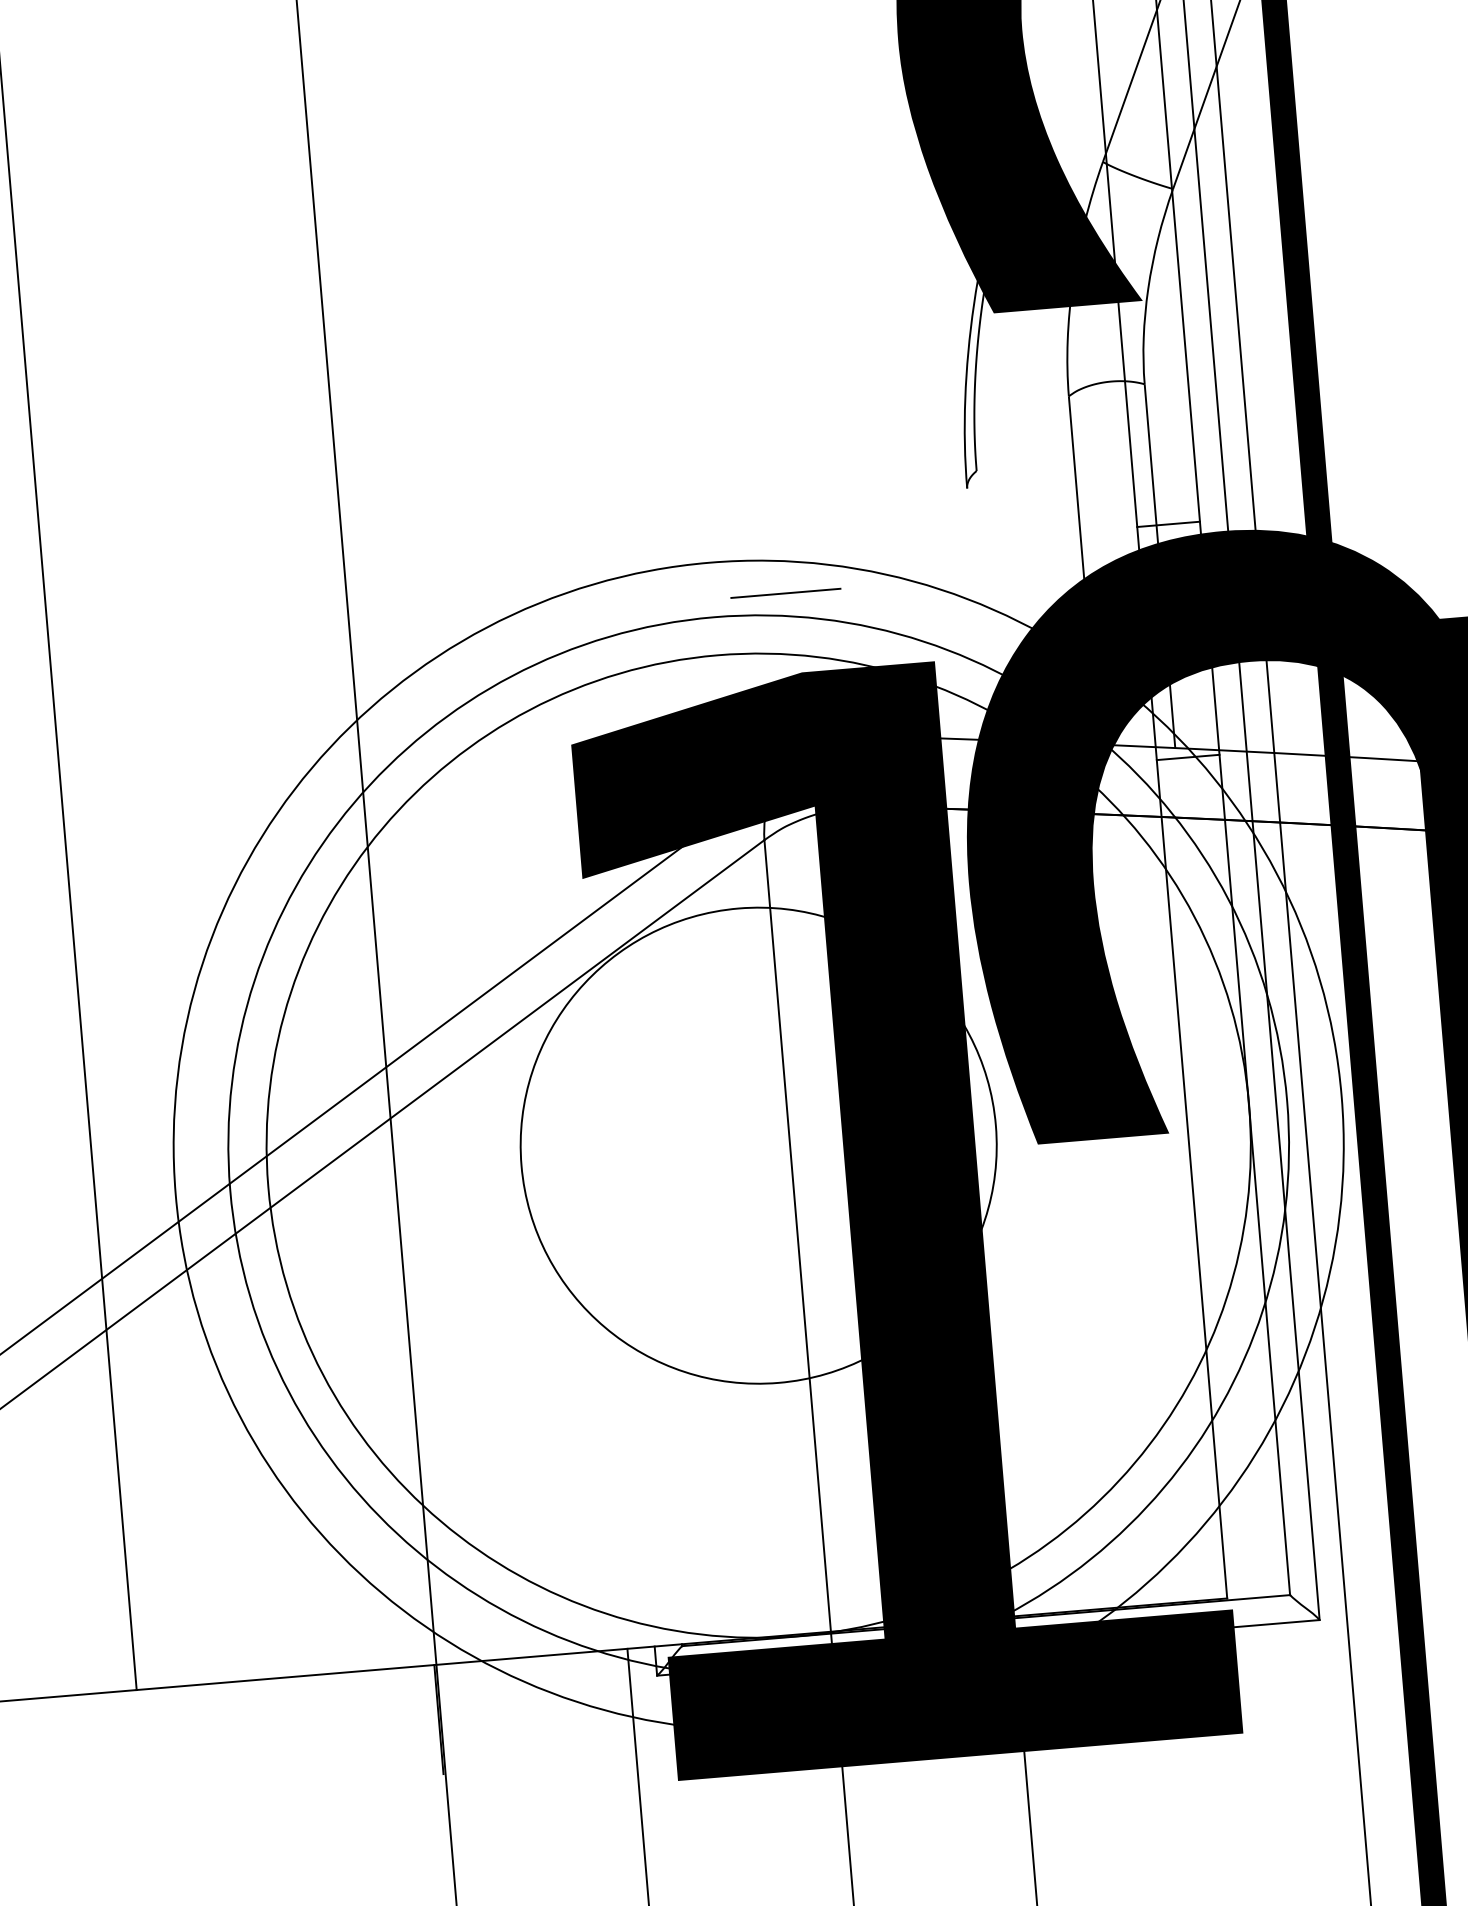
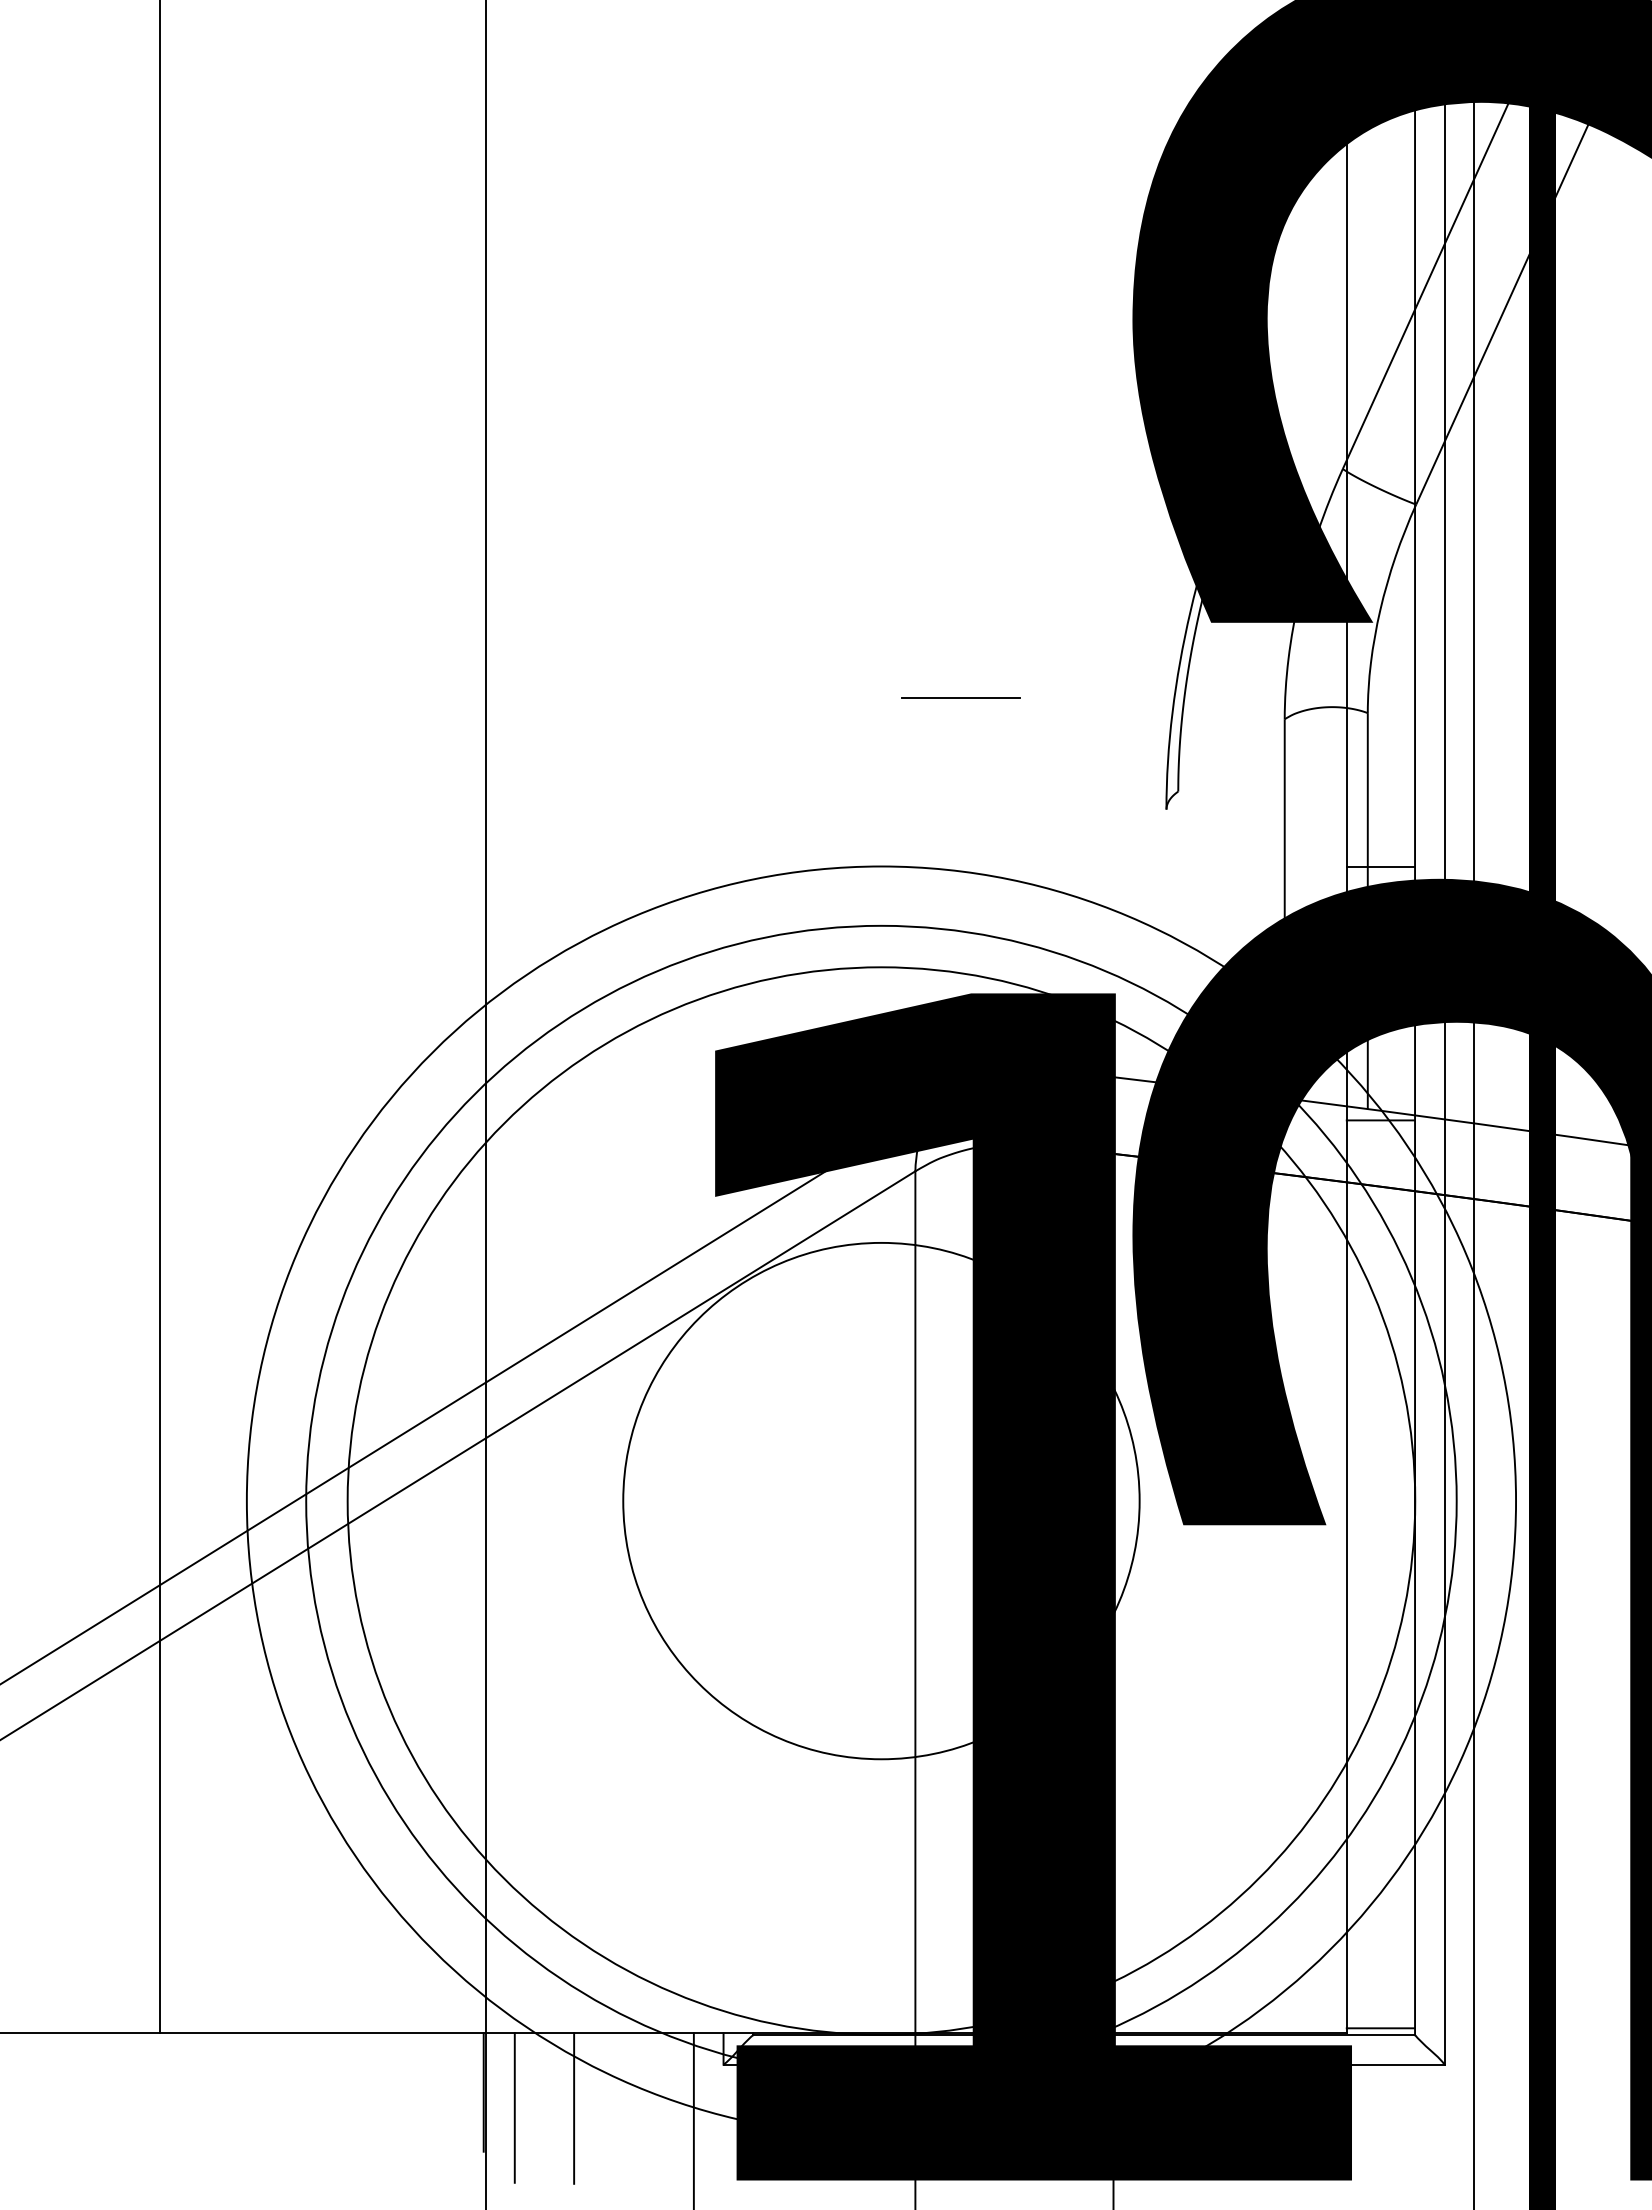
line: (785, 593) -> (960, 697), moved
line: (1257, 1591) -> (1380, 2028), added
line: (523, 1727) -> (574, 2108), added
line: (468, 1731) -> (514, 2107), added

